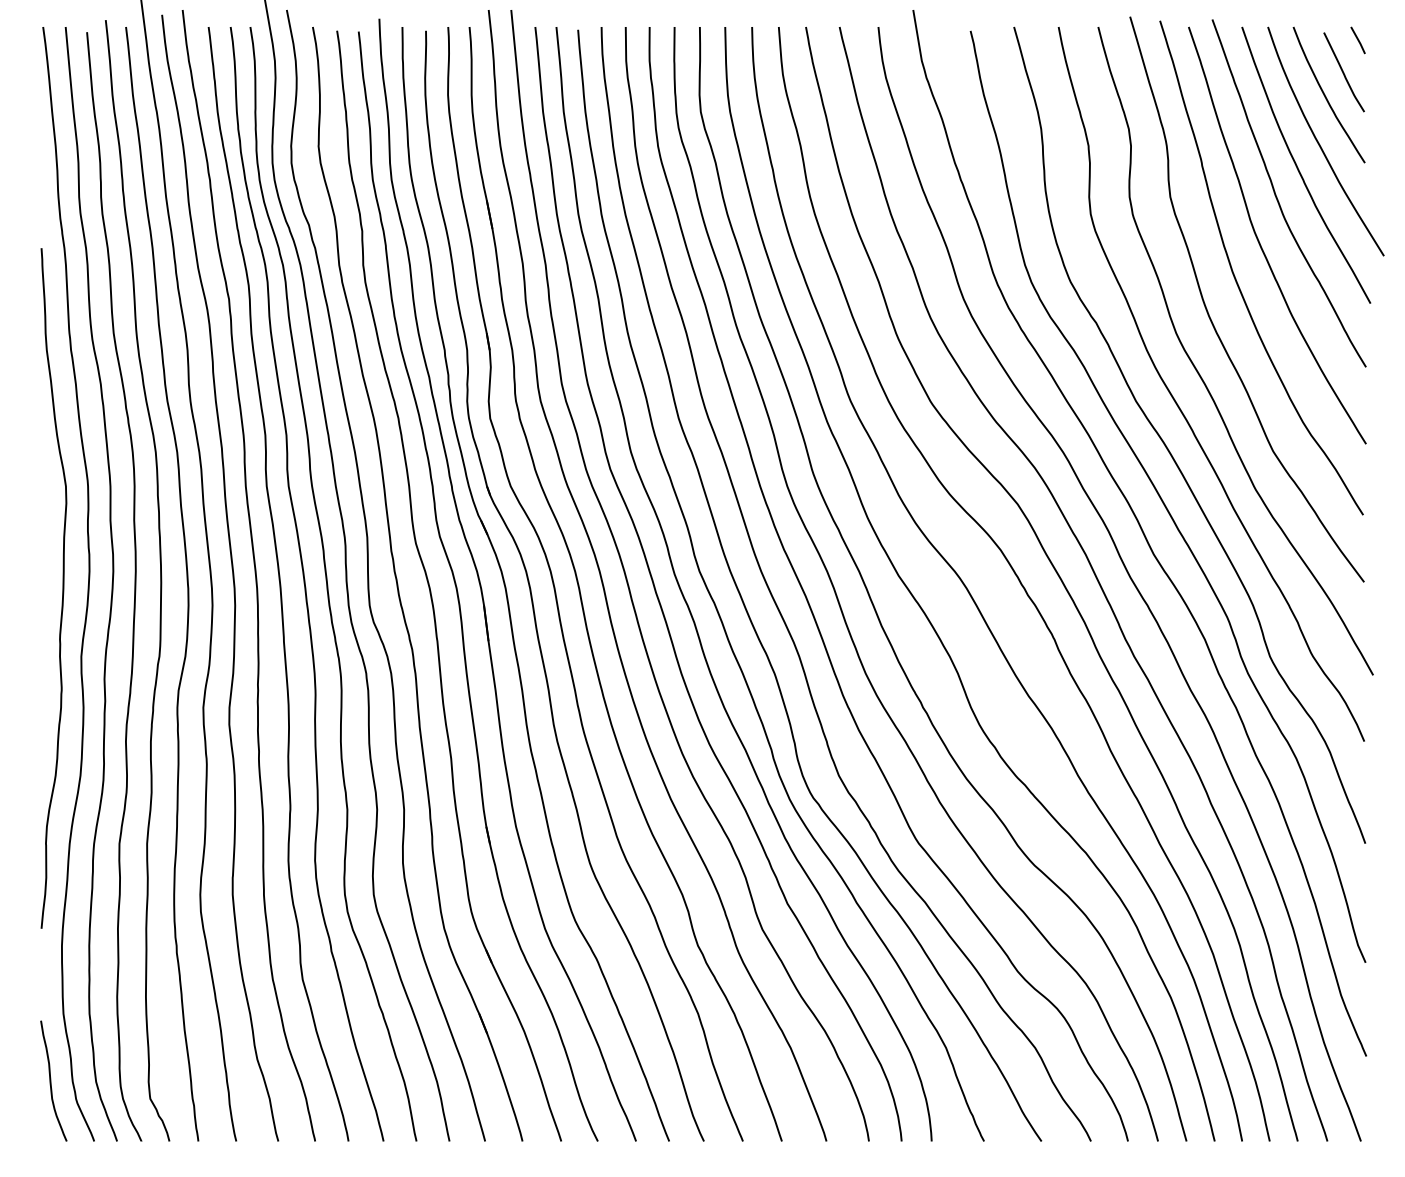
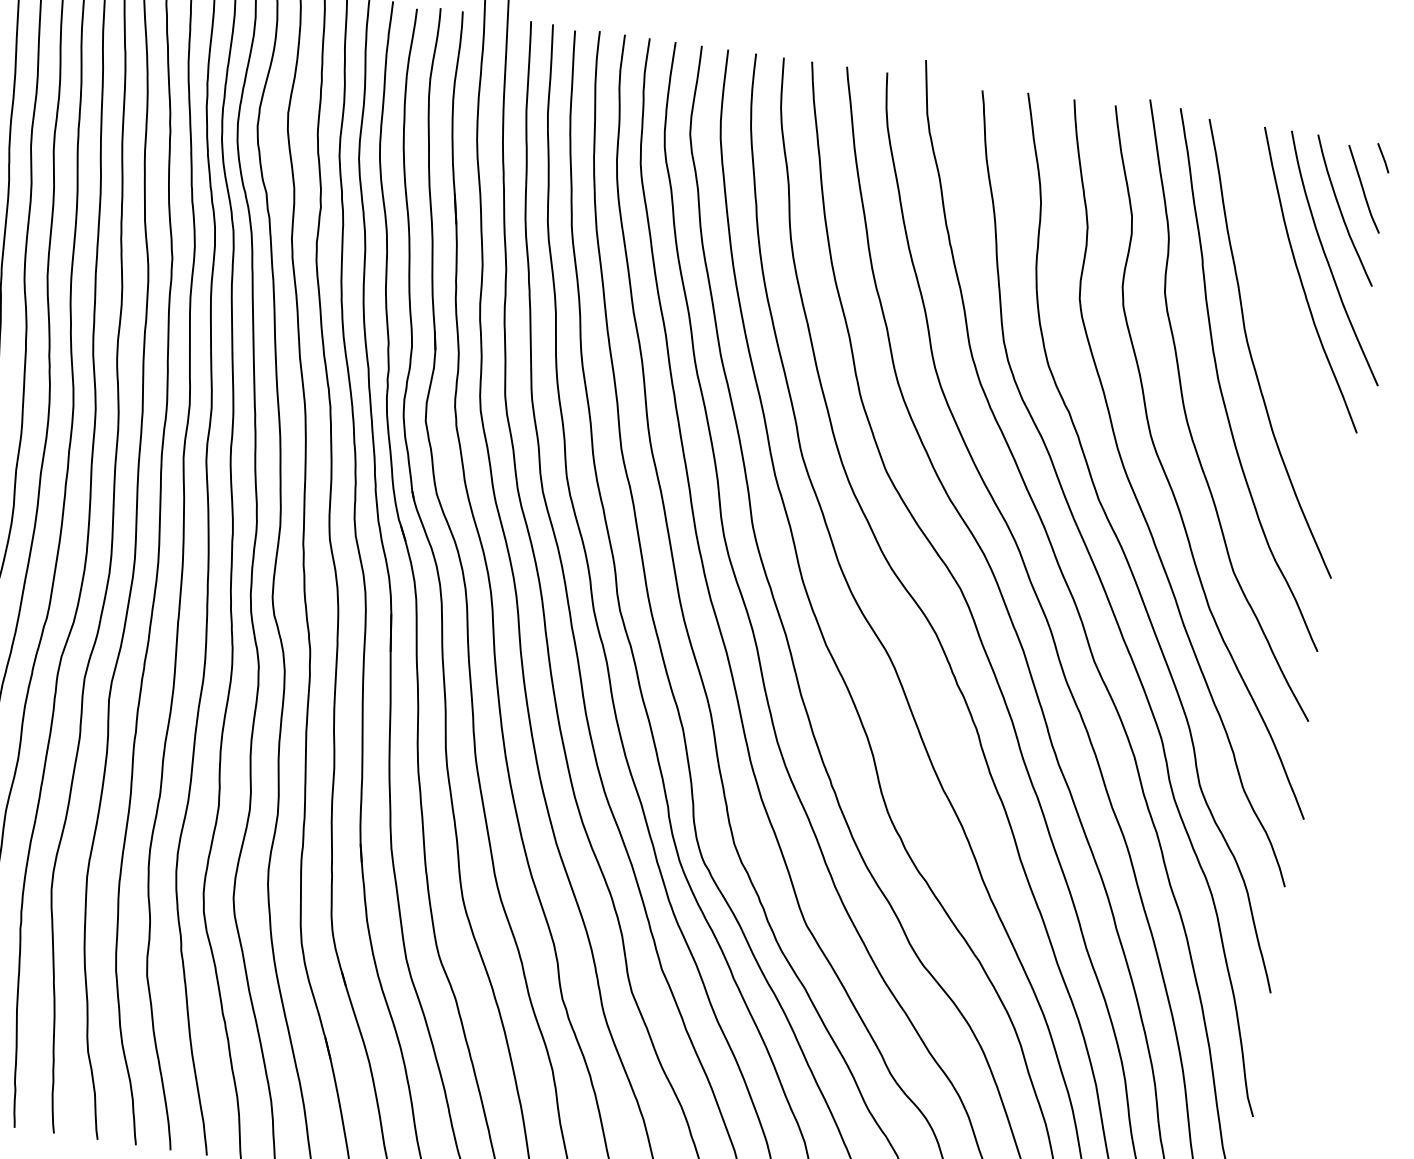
curve: (1277, 196) -> (1276, 308), removed

